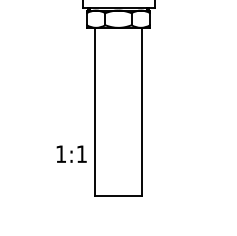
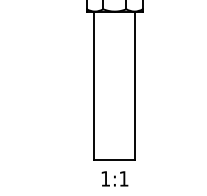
text: (71, 153) -> (114, 178), moved

